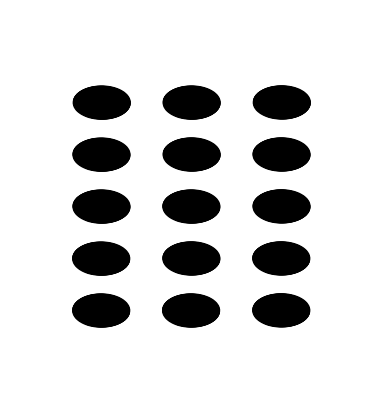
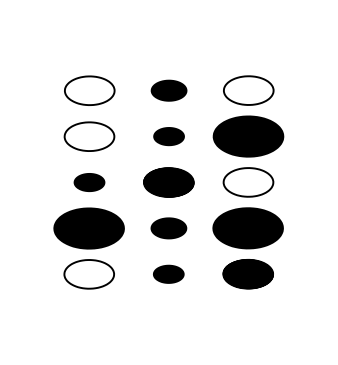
hatch: (101, 102) -> (89, 90), removed
part: (191, 102) -> (169, 90), size x0.7
hatch: (281, 102) -> (248, 90), removed
hatch: (101, 154) -> (89, 136), removed
part: (191, 154) -> (169, 136), size x0.6
part: (281, 154) -> (248, 136), size x1.4
part: (101, 206) -> (89, 182), size x0.6
hatch: (281, 206) -> (248, 182), removed
part: (101, 258) -> (89, 228), size x1.4
part: (191, 258) -> (169, 228), size x0.7
part: (281, 258) -> (248, 228), size x1.4
hatch: (101, 310) -> (89, 274), removed
part: (191, 310) -> (169, 274), size x0.6

